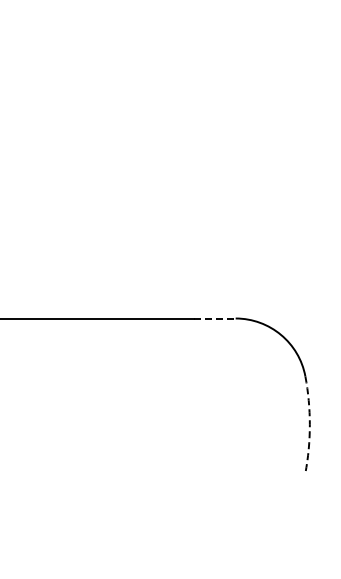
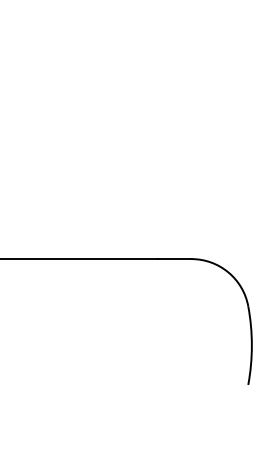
line: (214, 318) -> (174, 259), dashed -> solid
arc: (309, 424) -> (251, 345), dashed -> solid

